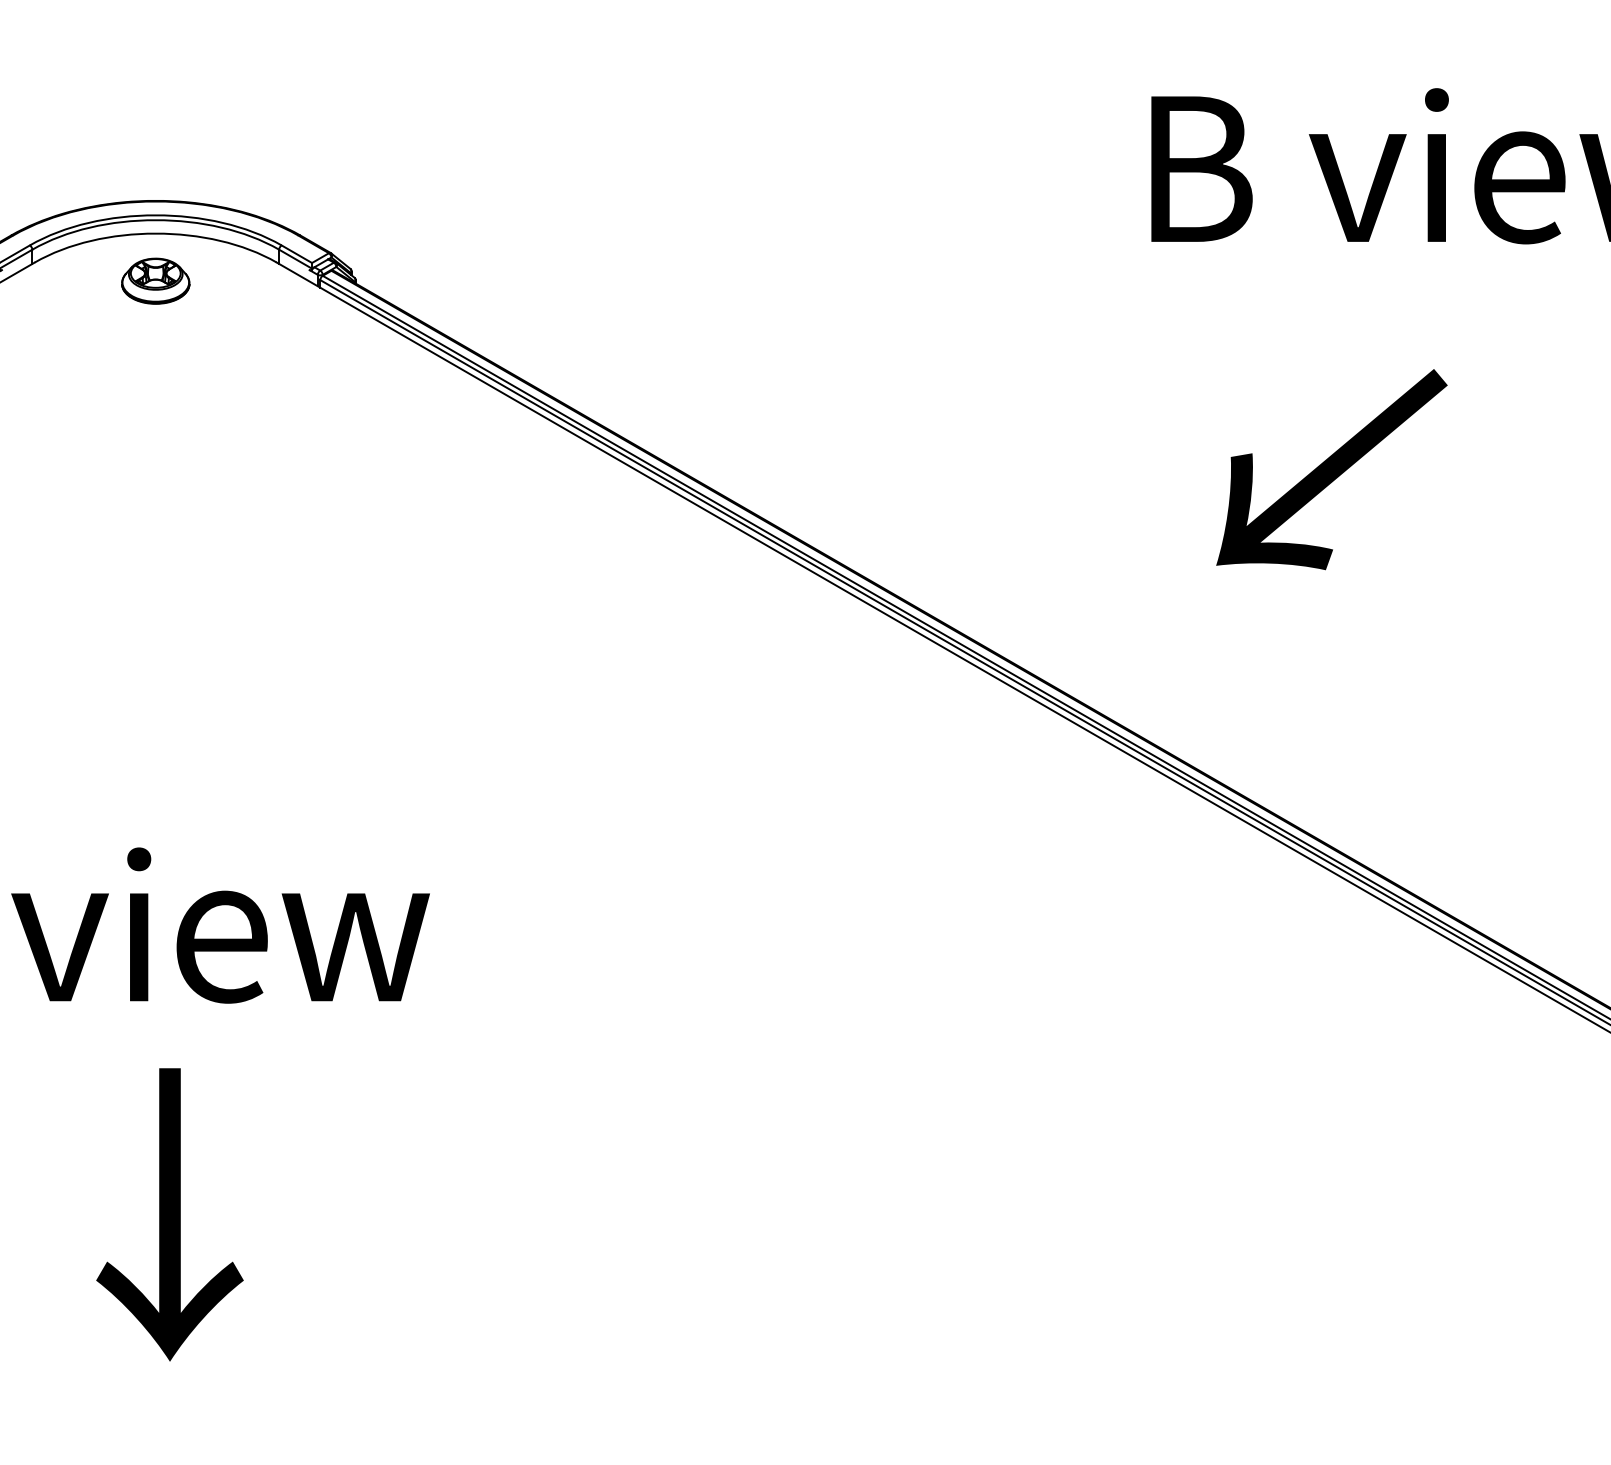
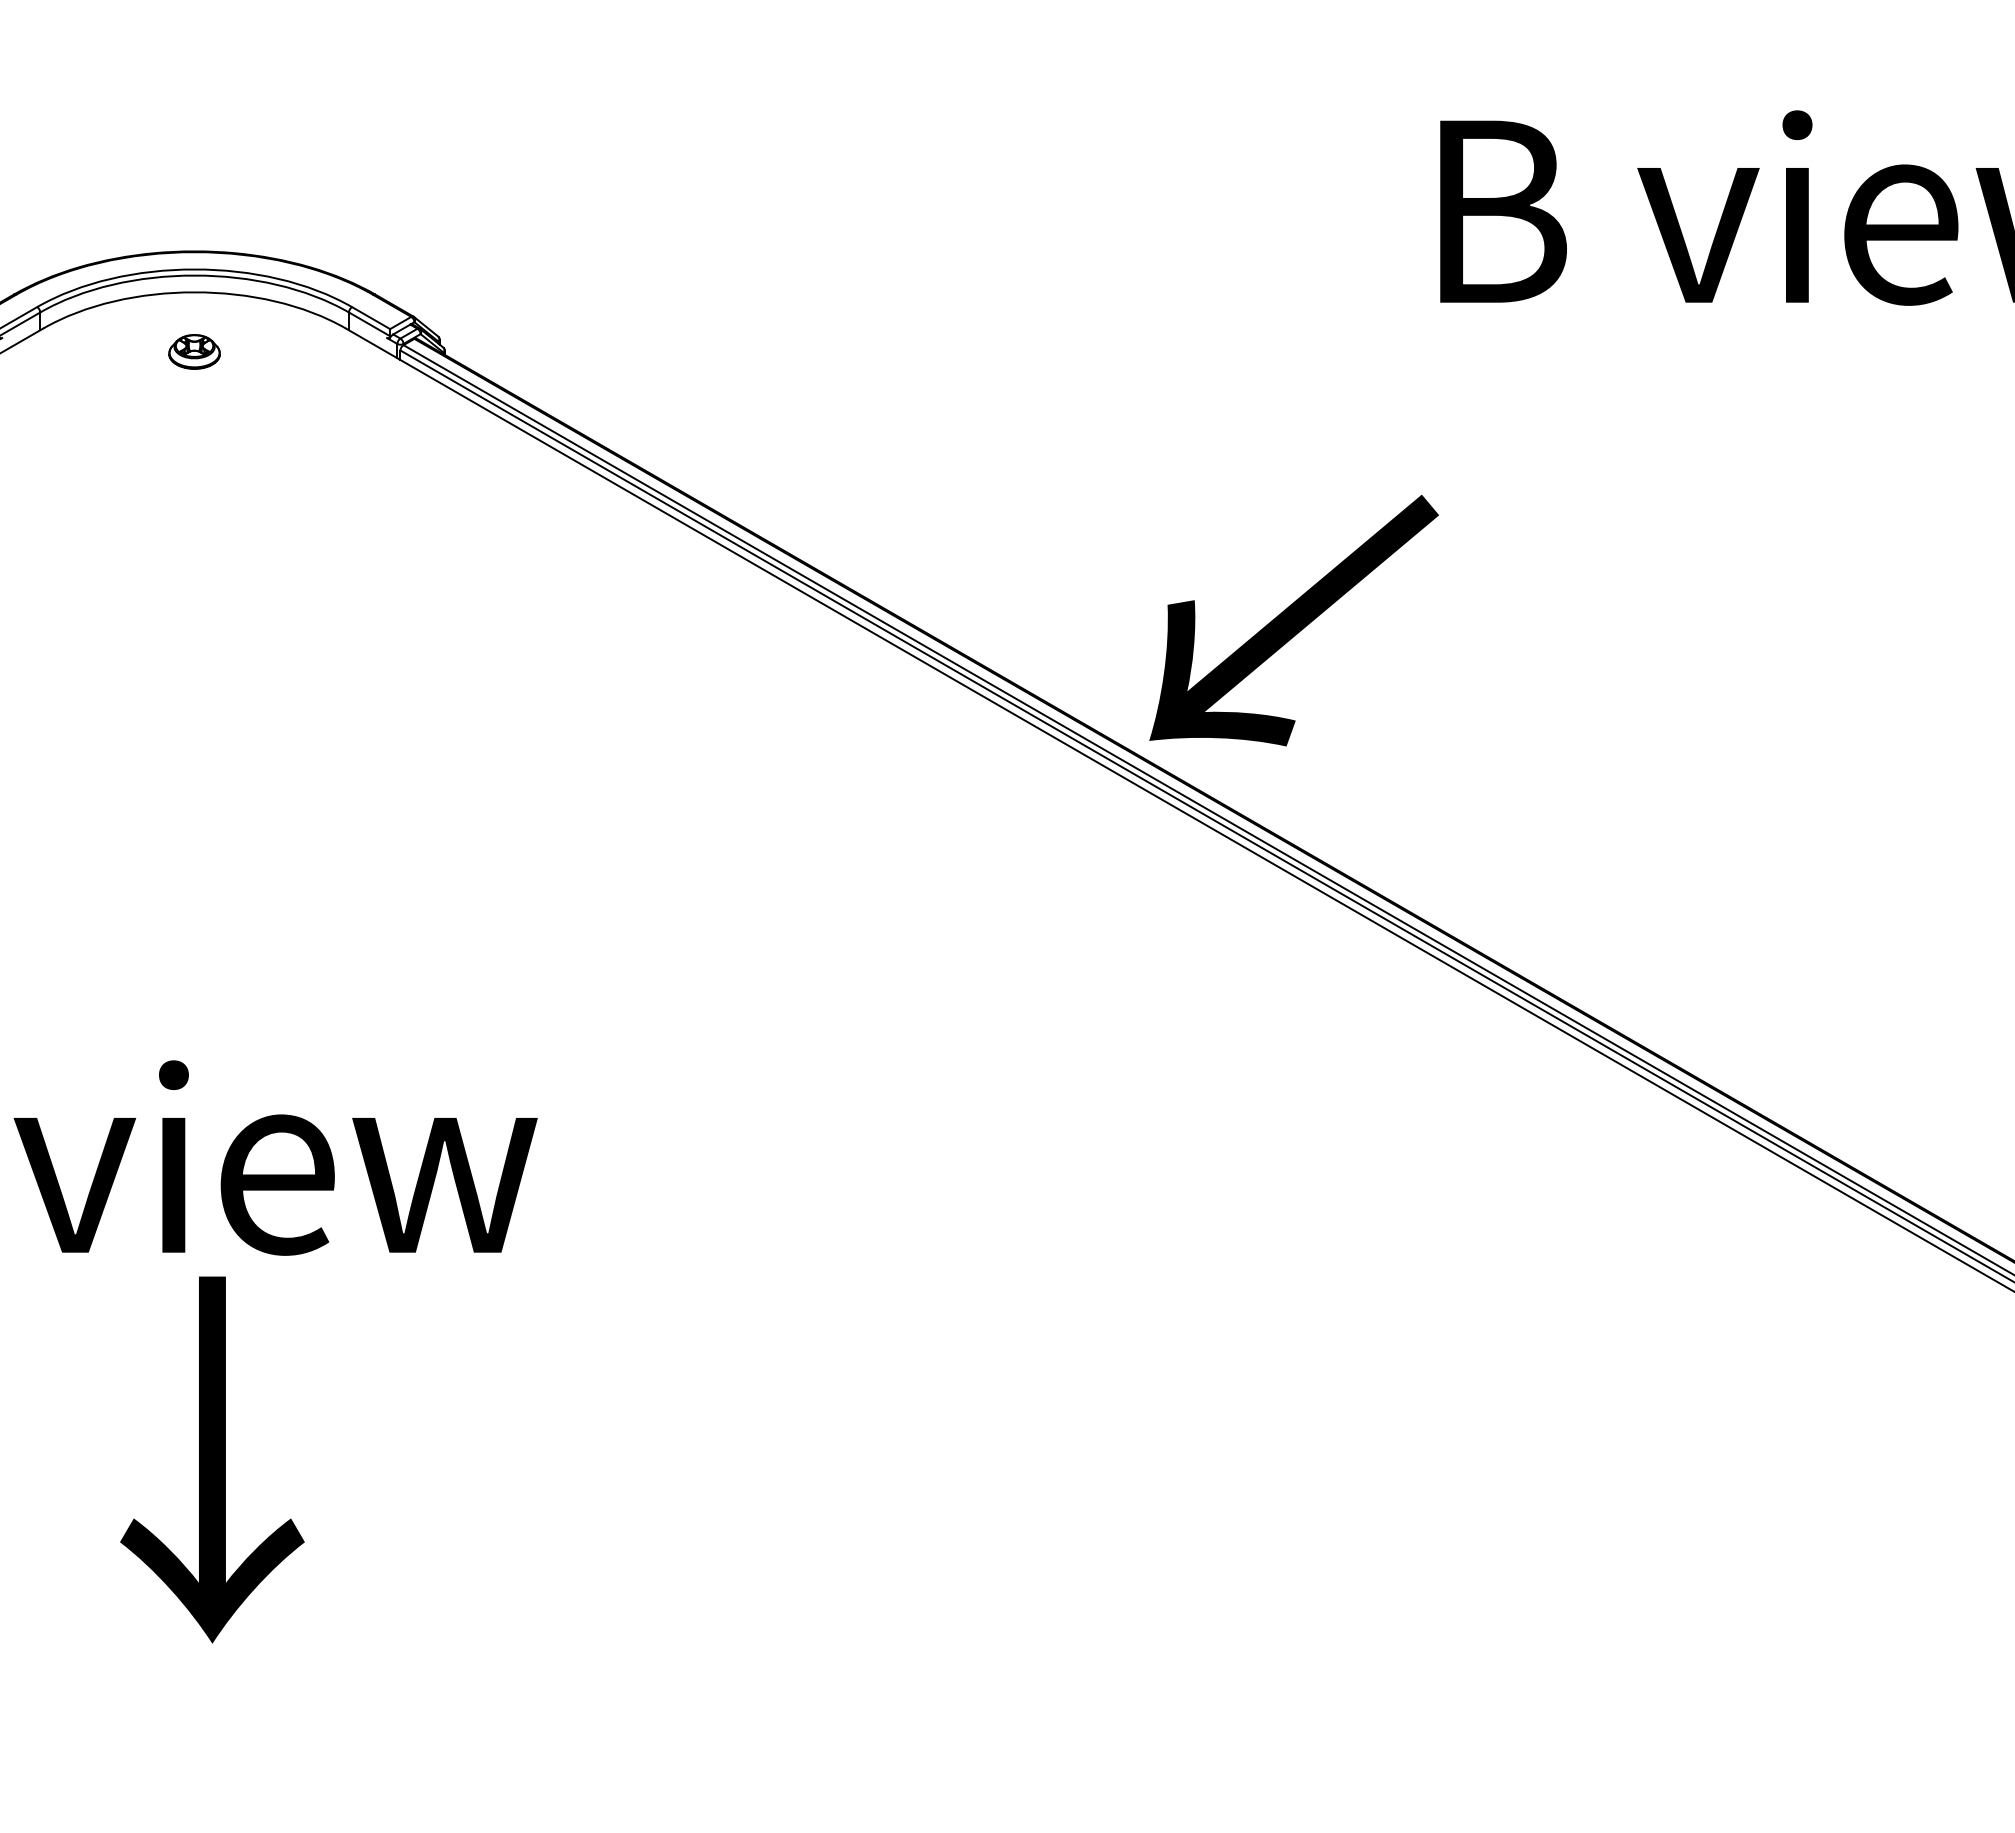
part: (155, 280) -> (194, 351), size x0.6
text: (1331, 469) -> (1293, 620), moved
text: (170, 1214) -> (212, 1459), moved

